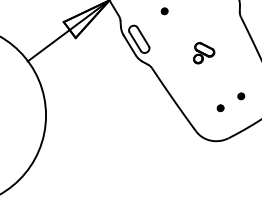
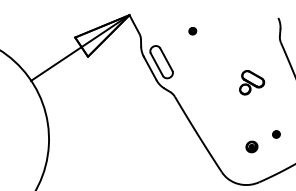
part: (204, 53) -> (252, 83), moved
part: (220, 108) -> (251, 147), size x1.6

